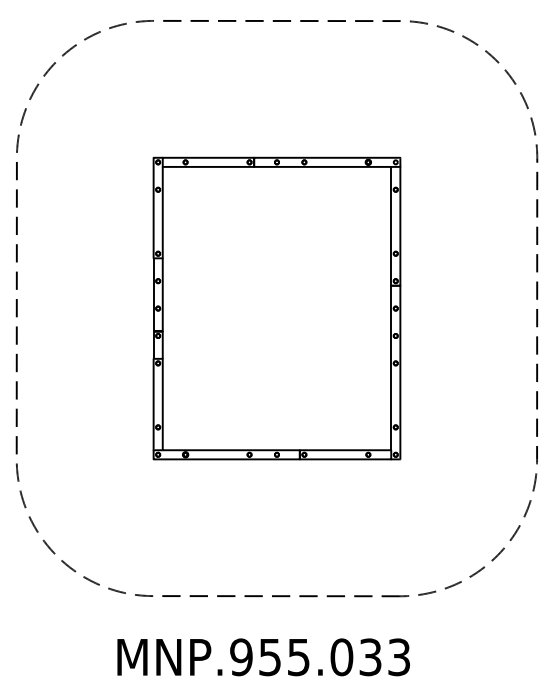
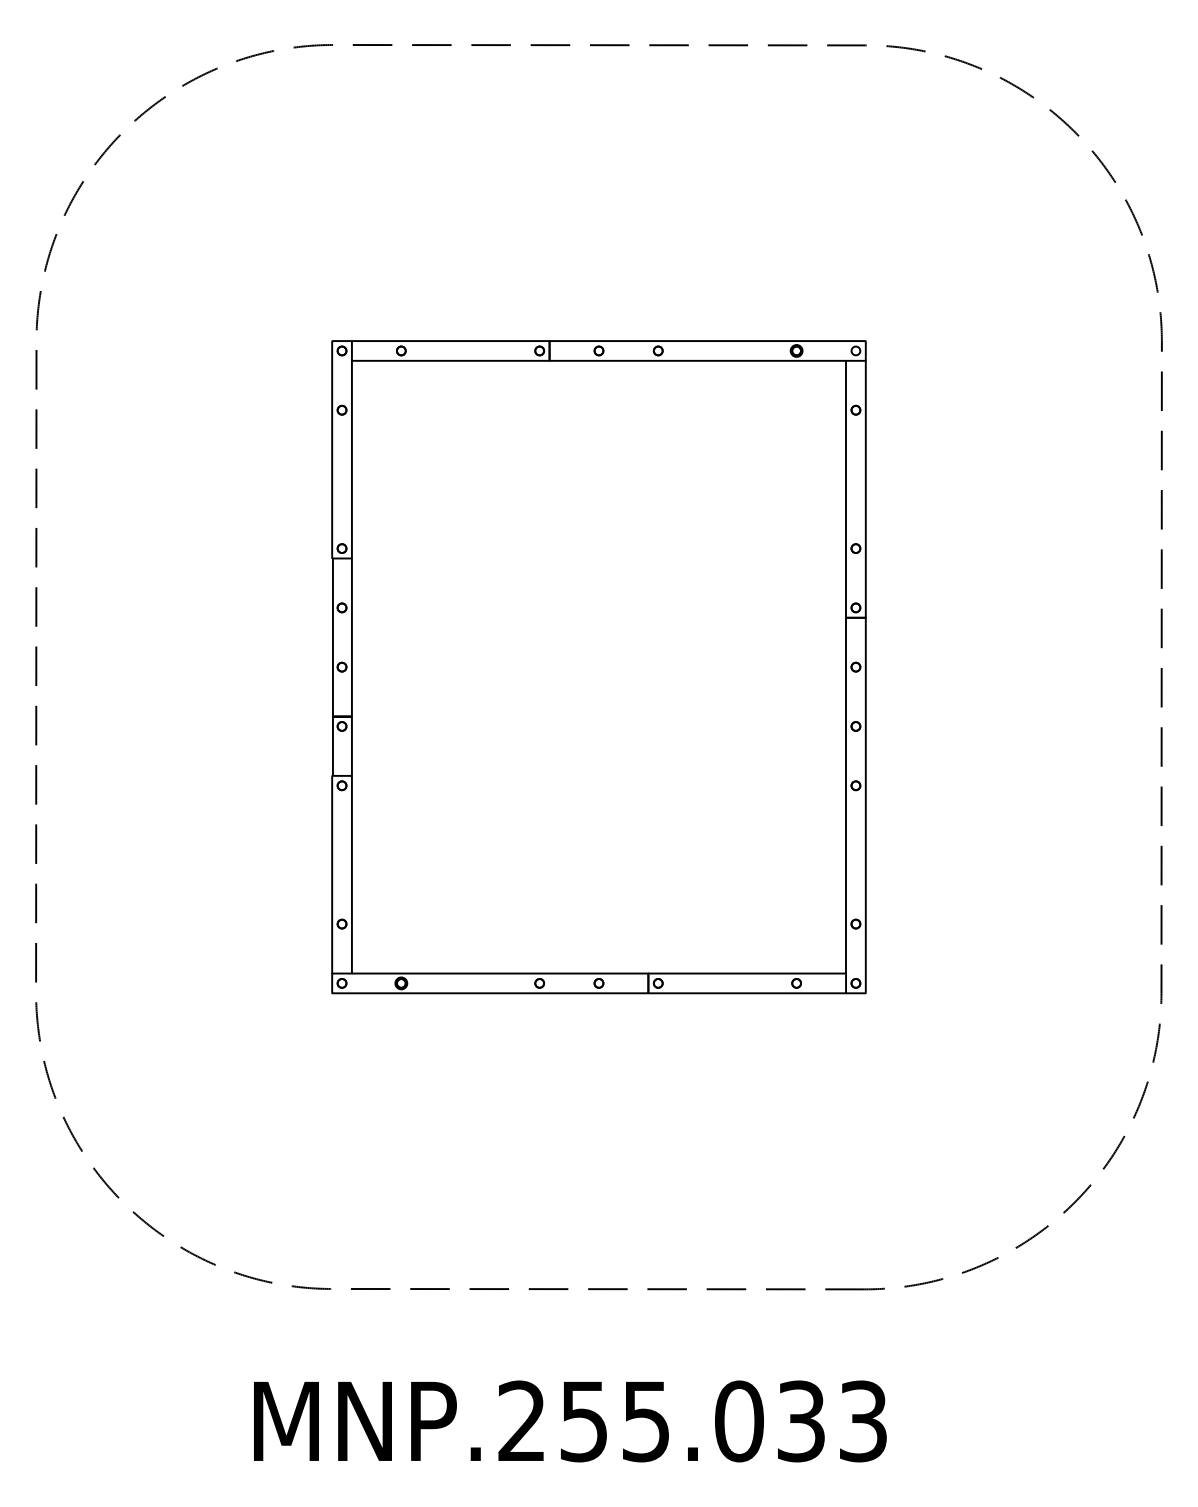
text: (241, 657) -> (522, 1421), MNP.955.033 -> MNP.255.033

